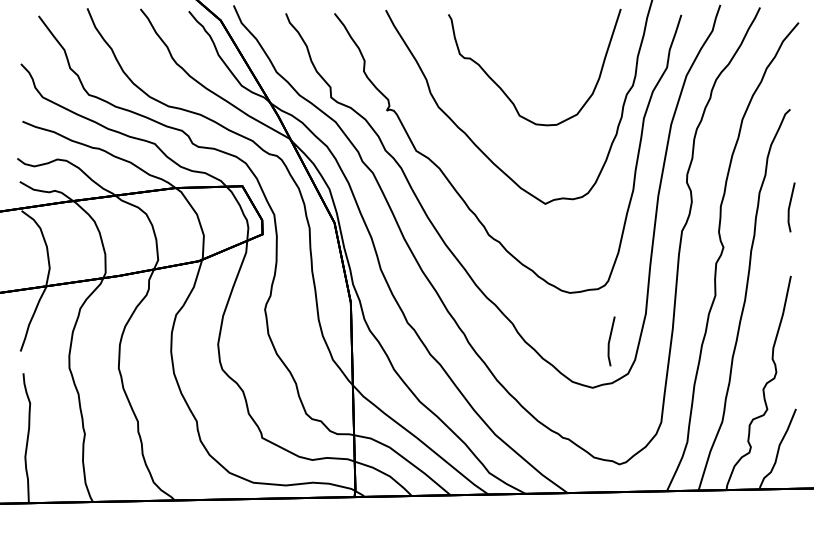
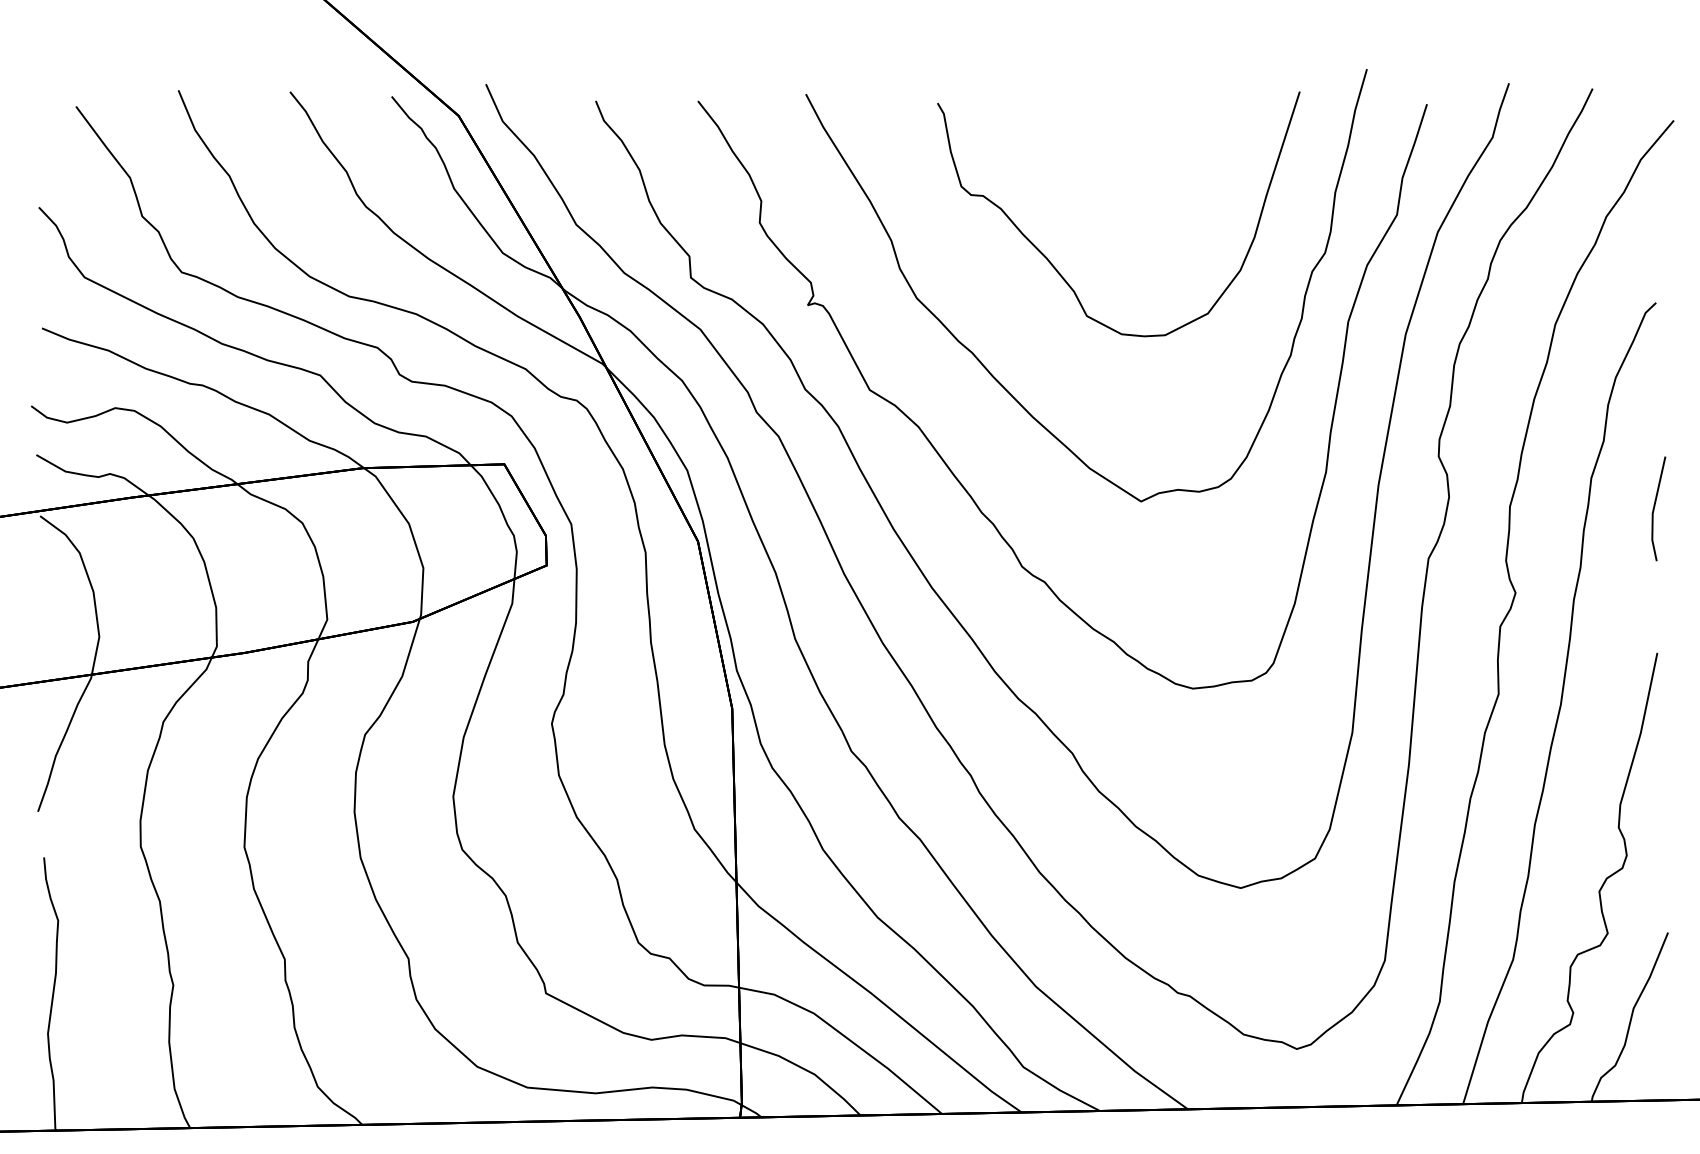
line: (610, 341) -> (1278, 790), removed

